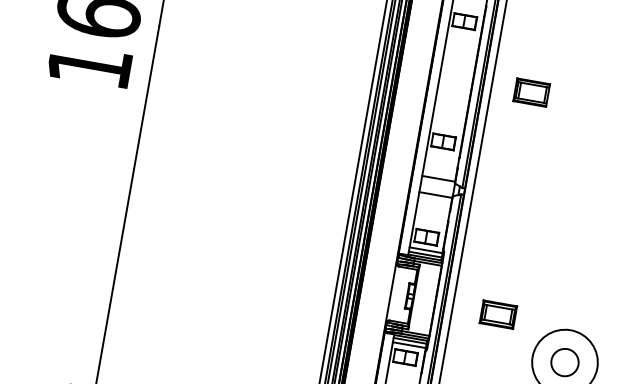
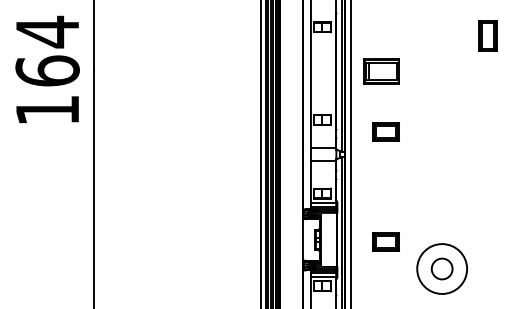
part: (531, 92) -> (381, 71), size x1.4
part: (522, 171) -> (385, 131), added

